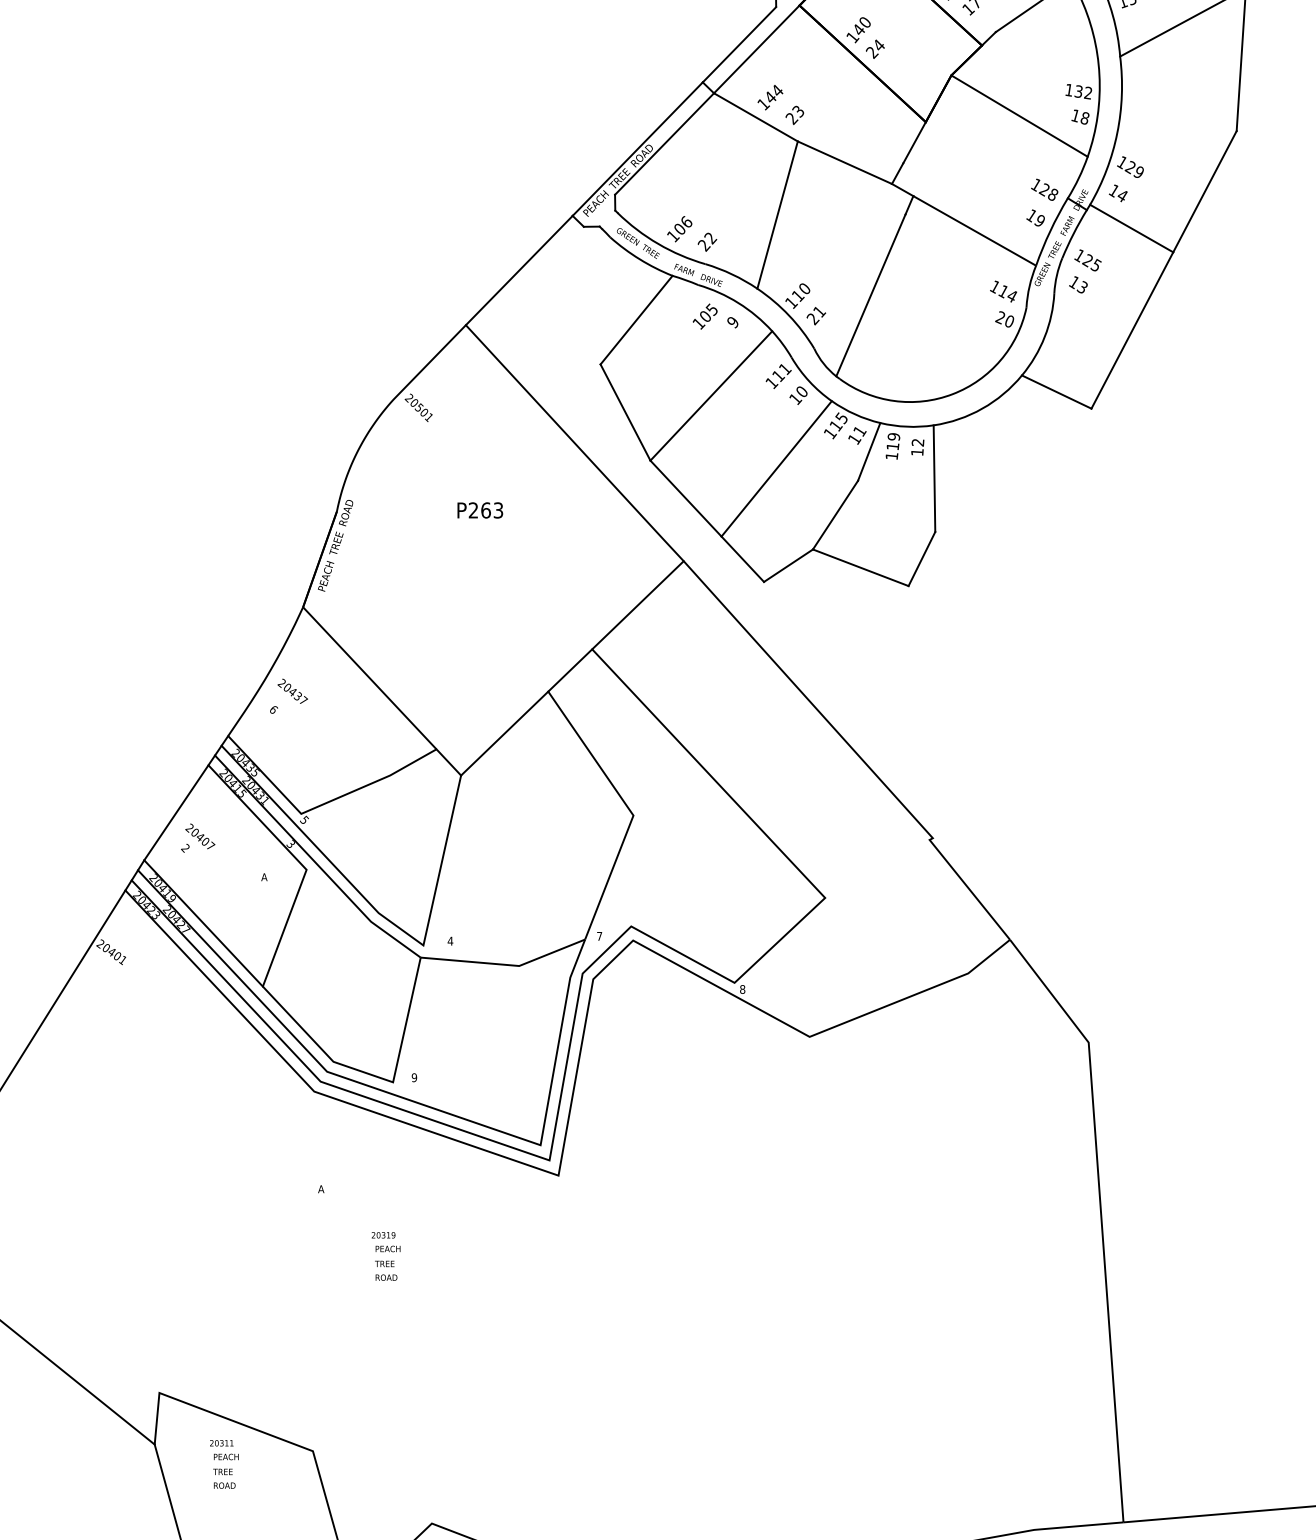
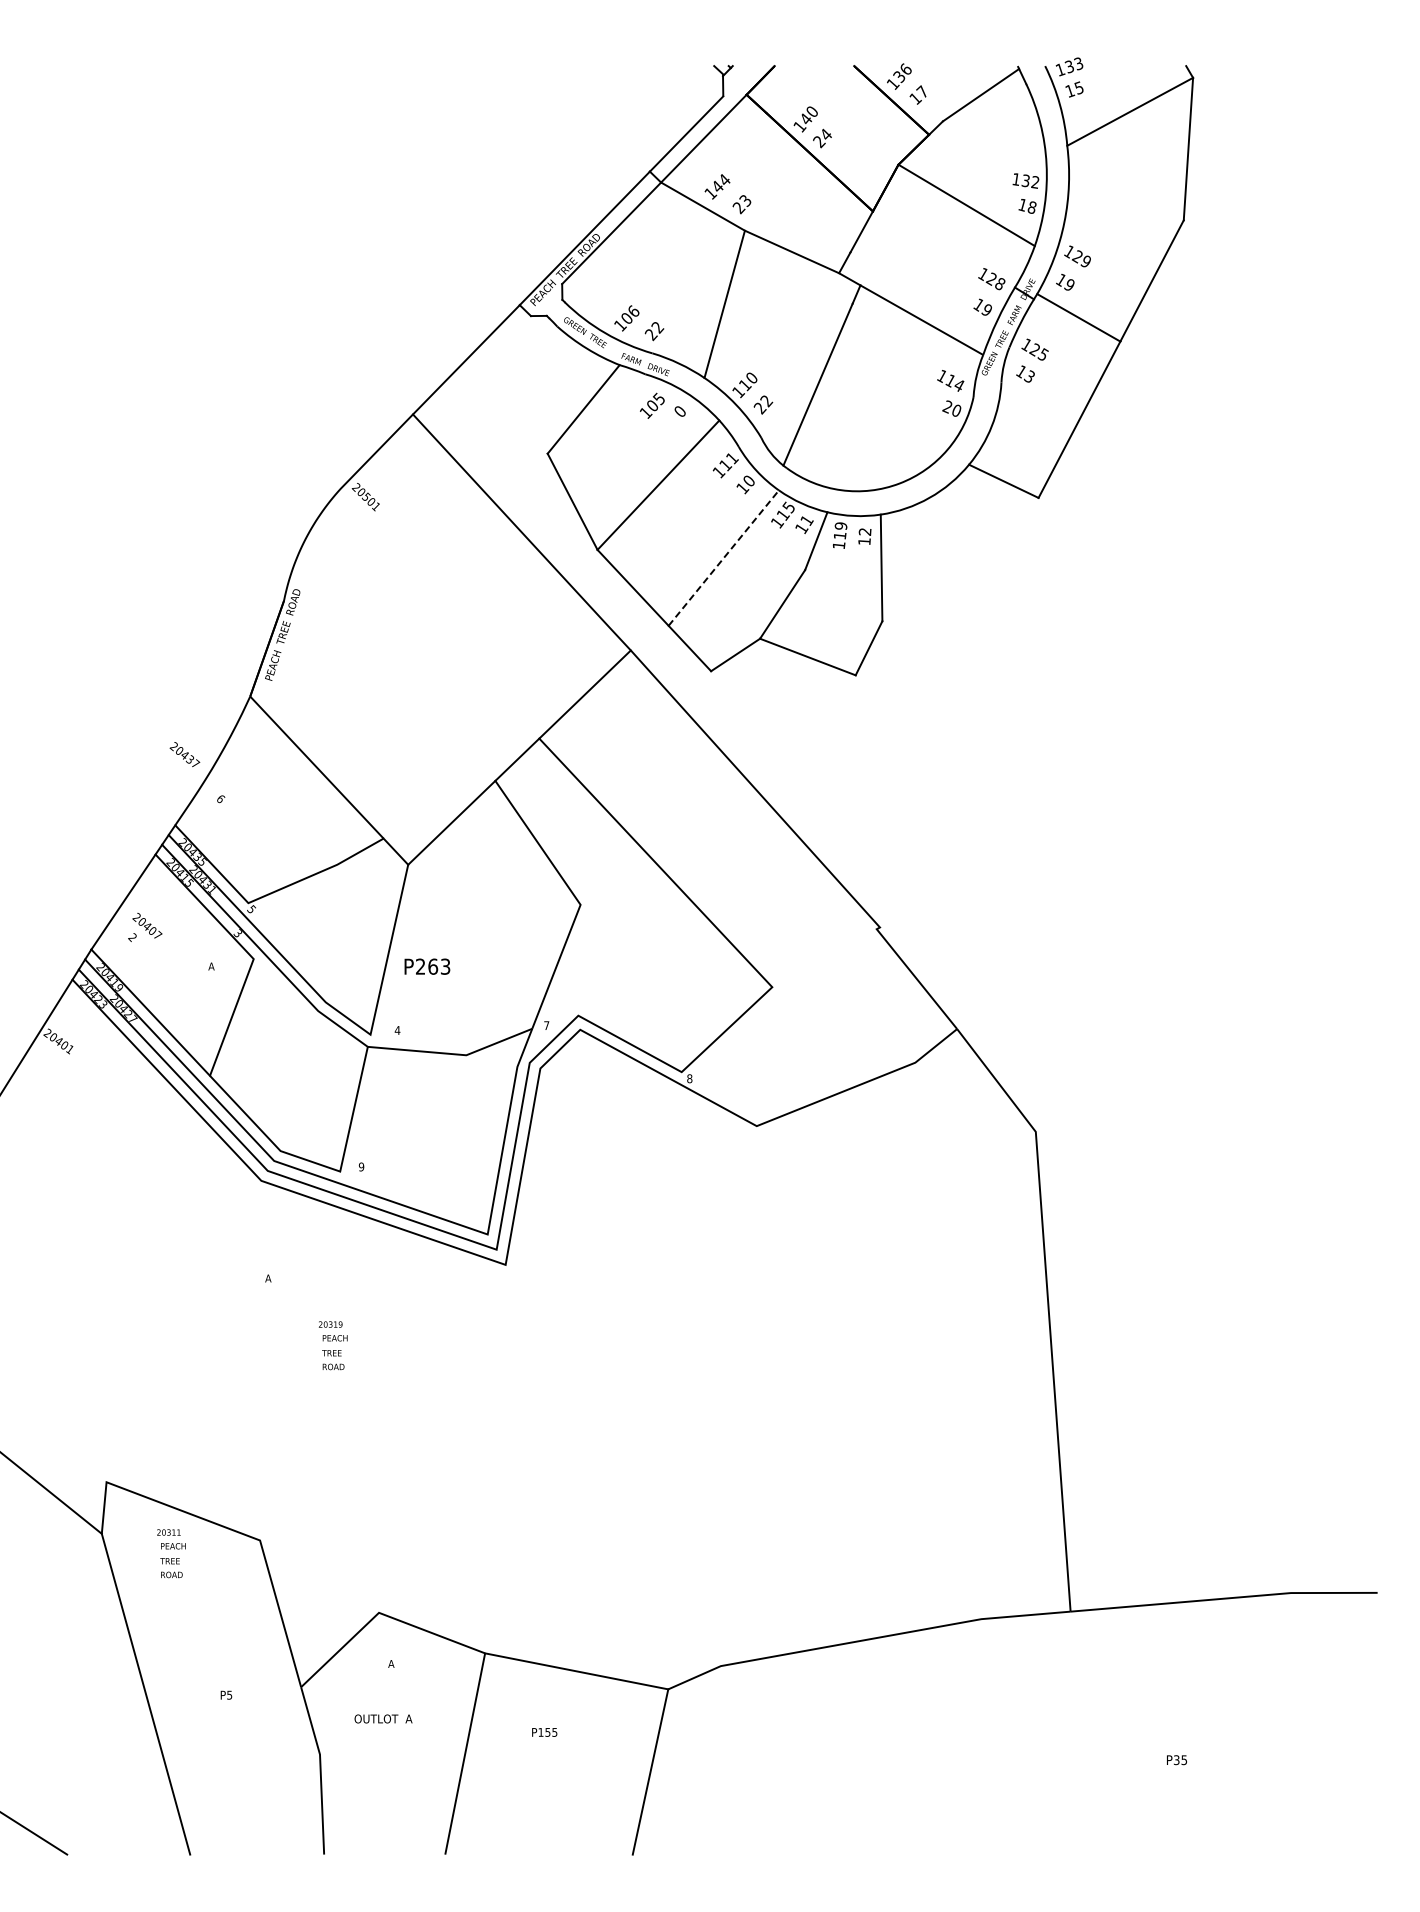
text: (1122, 196) -> (1069, 285), 14 -> 19
text: (818, 312) -> (765, 401), 21 -> 22
text: (732, 323) -> (679, 412), 9 -> 0
line: (777, 468) -> (724, 557), solid -> dashed
text: (480, 510) -> (427, 966), moved
text: (292, 691) -> (184, 754), moved

